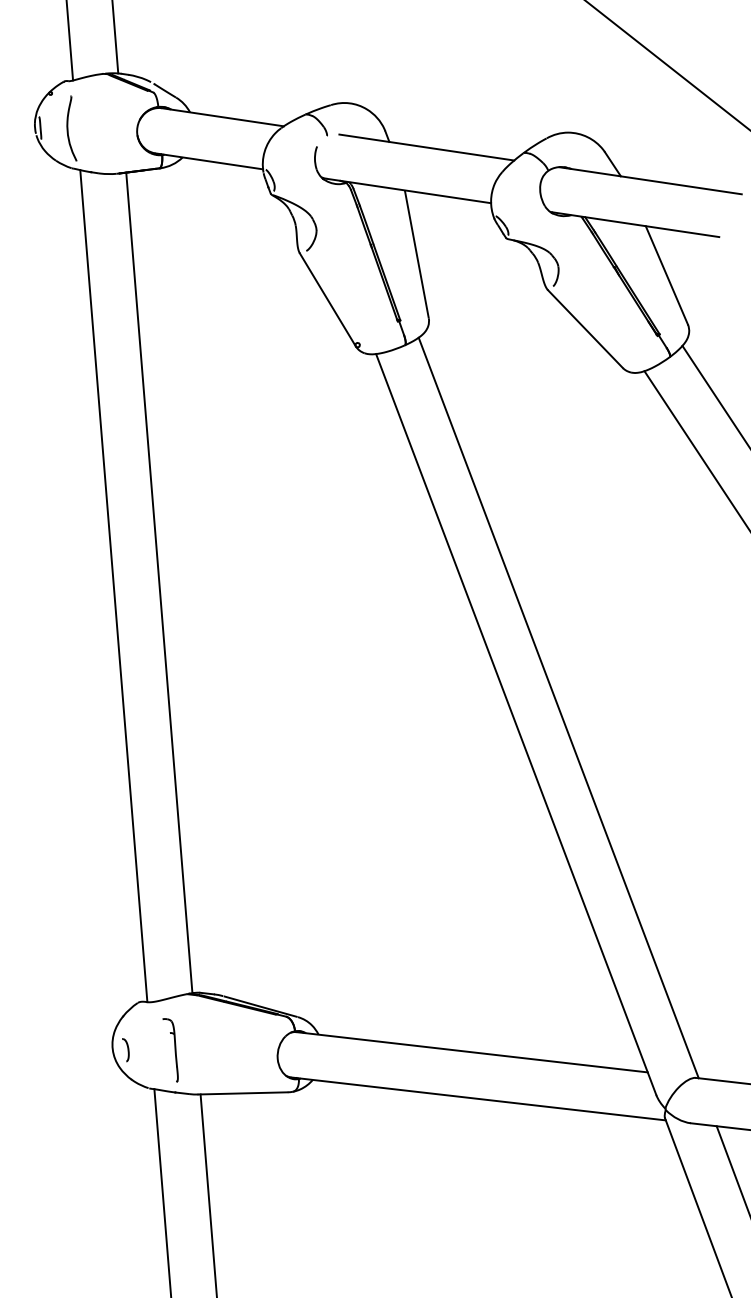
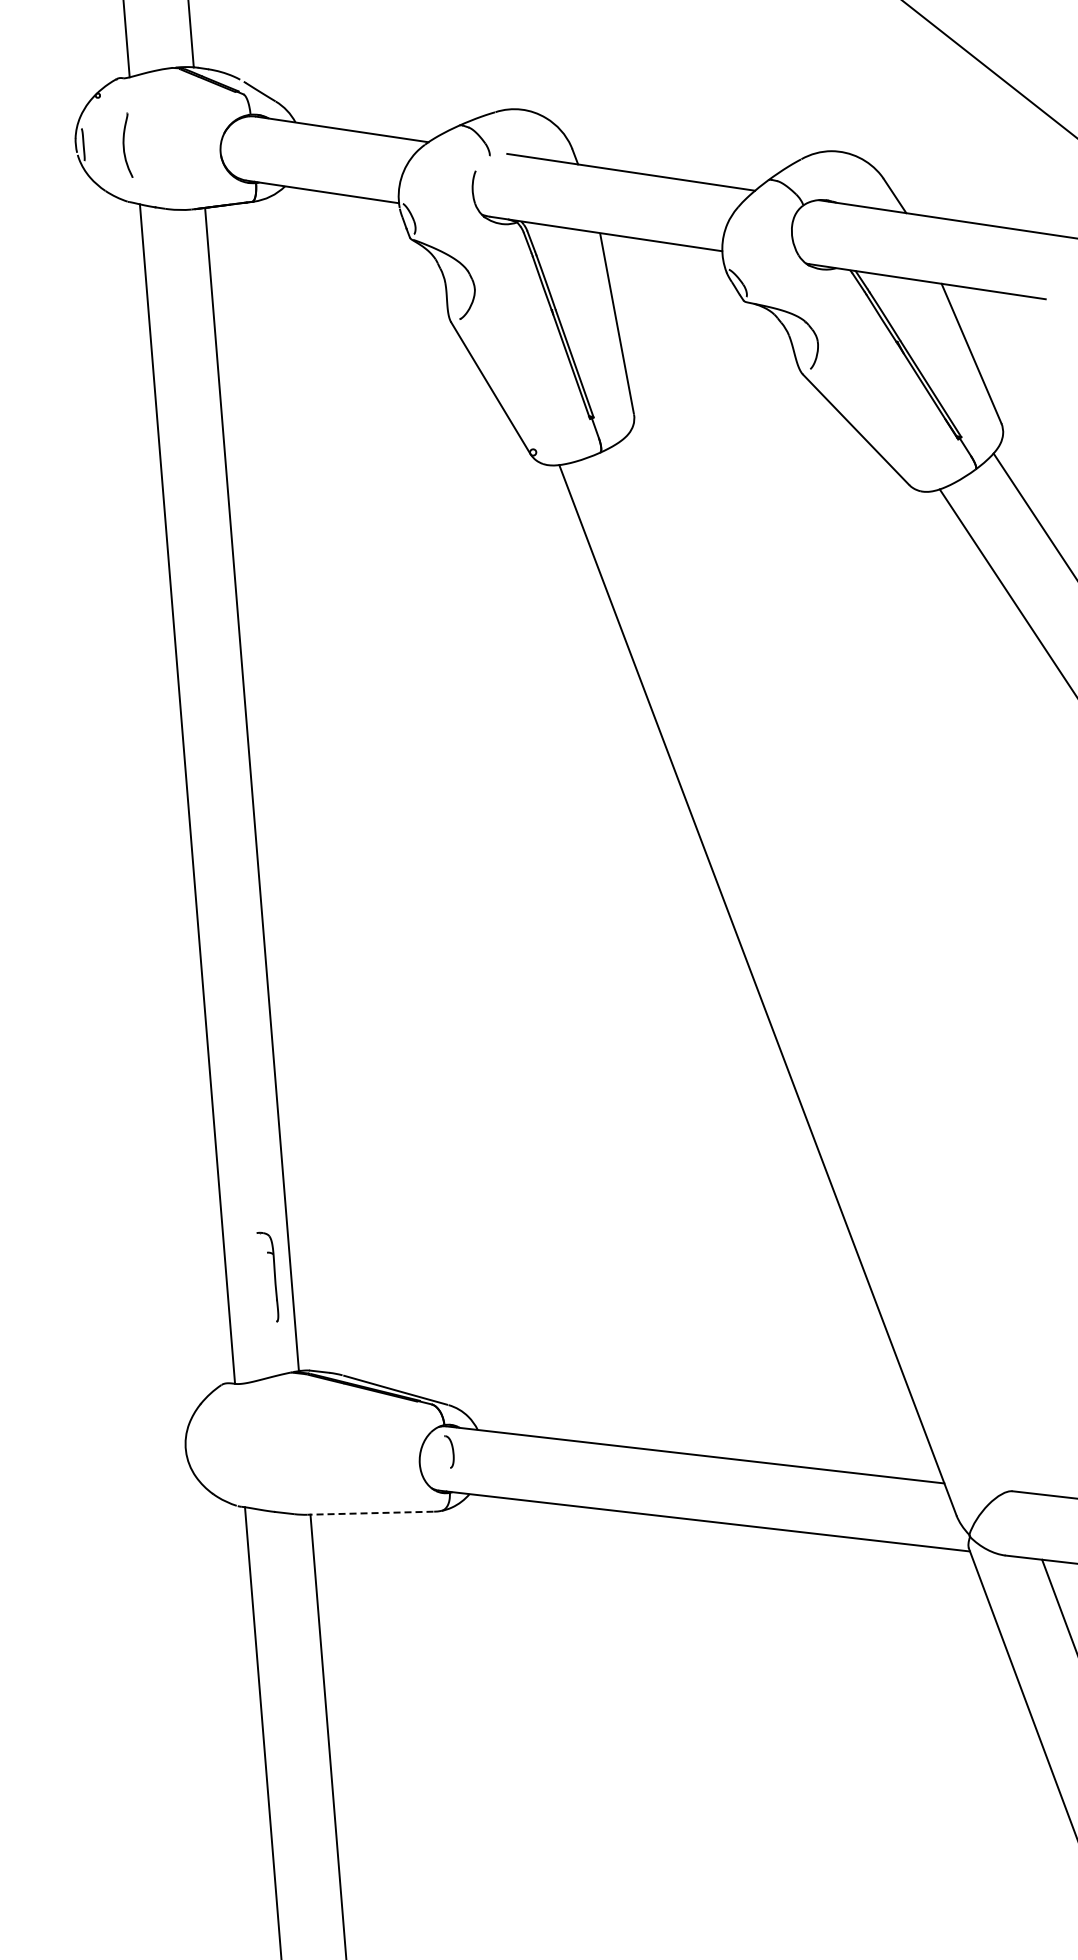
part: (71, 127) -> (127, 144), size x0.7
line: (558, 707) -> (817, 966), removed
part: (125, 1049) -> (449, 1451), moved
part: (175, 1049) -> (274, 1276), moved
line: (242, 1093) -> (370, 1513), solid -> dashed

